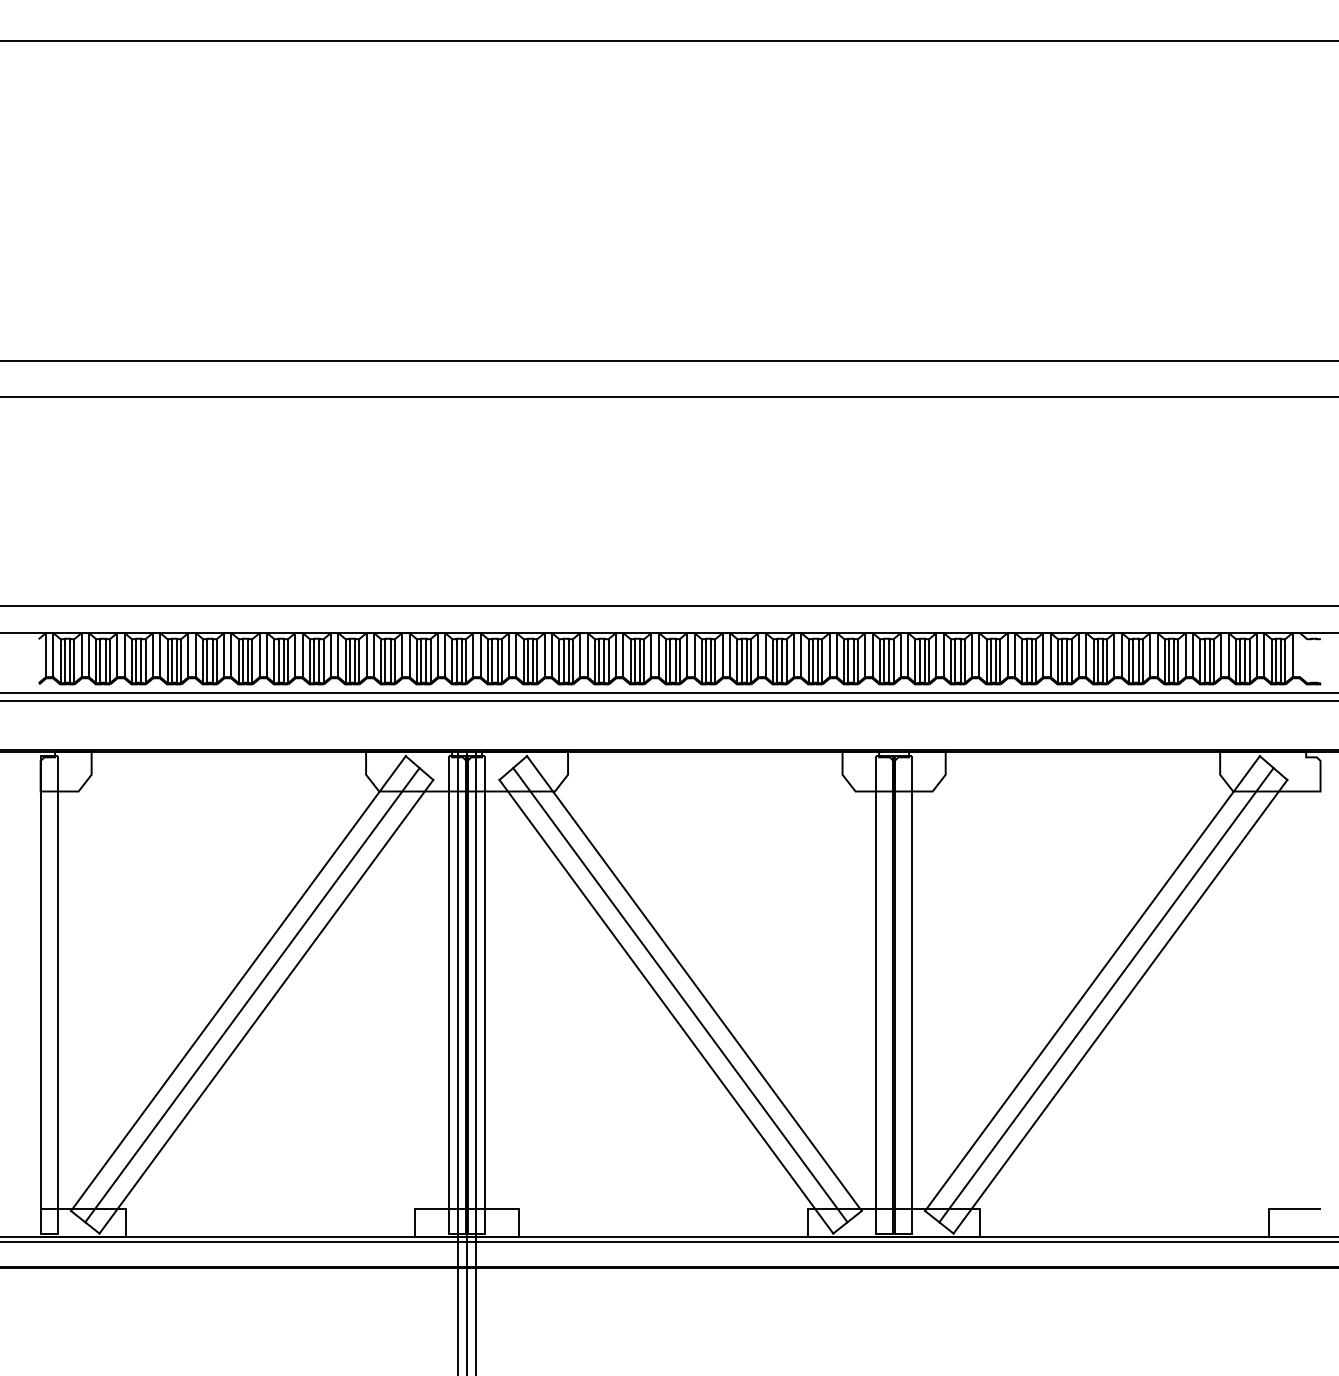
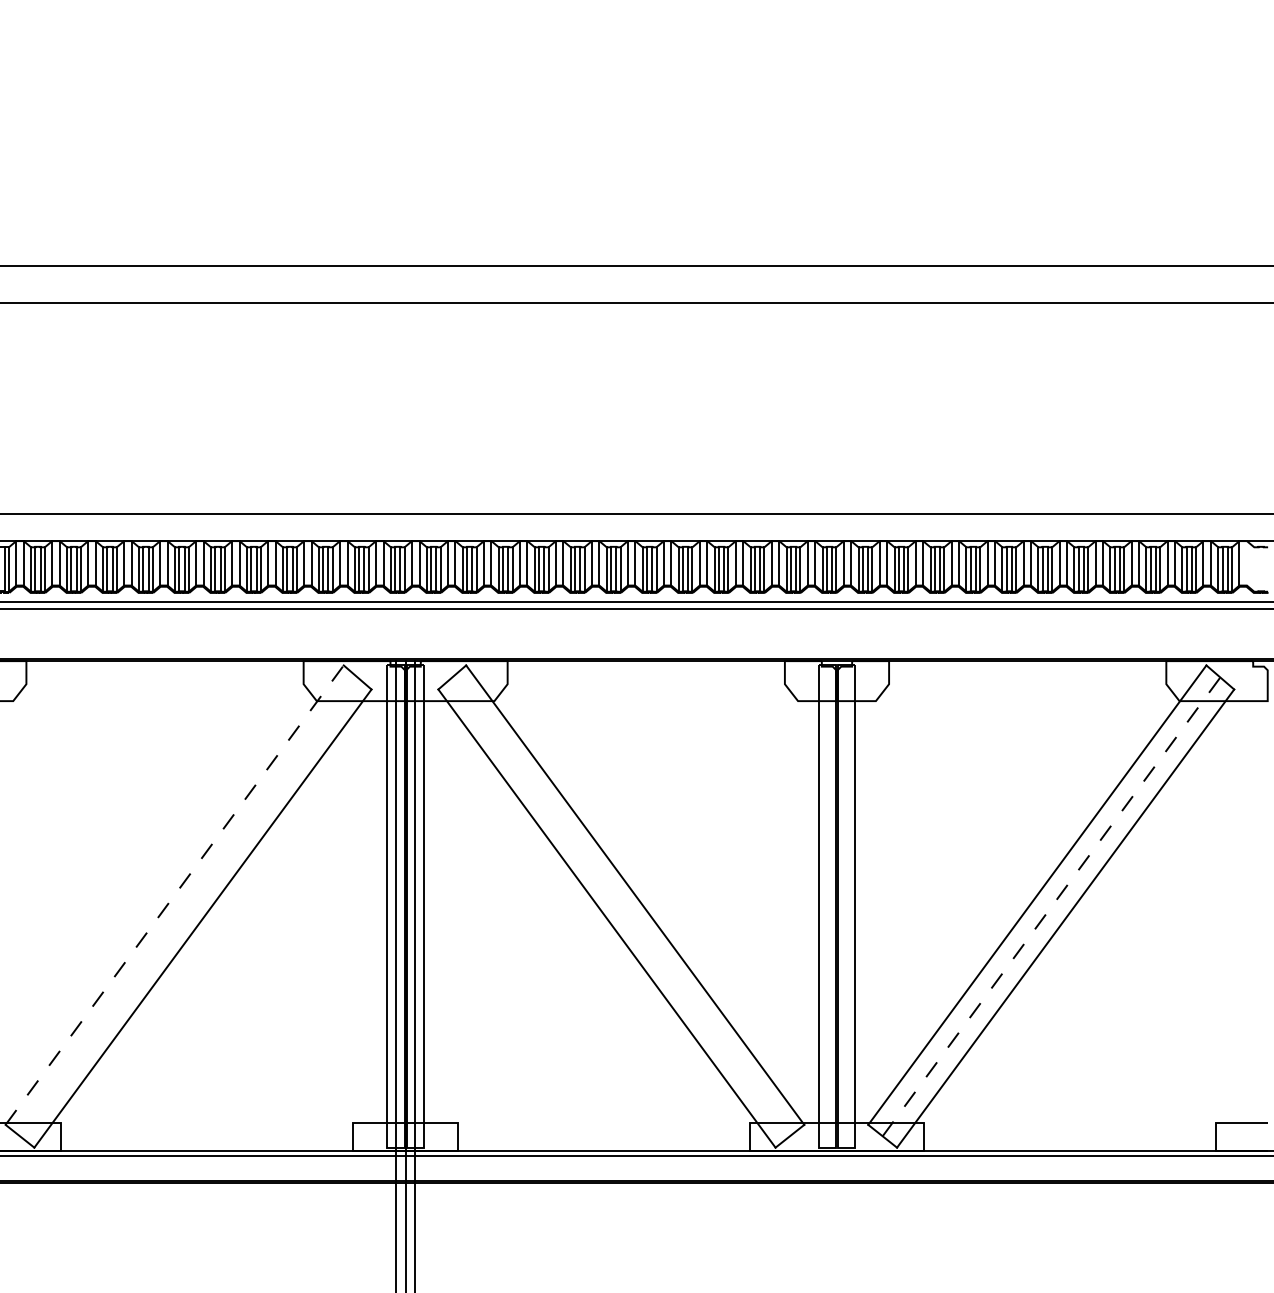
line: (238, 983) -> (174, 895), solid -> dashed
line: (252, 995) -> (188, 907), removed
line: (680, 995) -> (621, 907), removed
line: (1106, 995) -> (1051, 907), solid -> dashed

